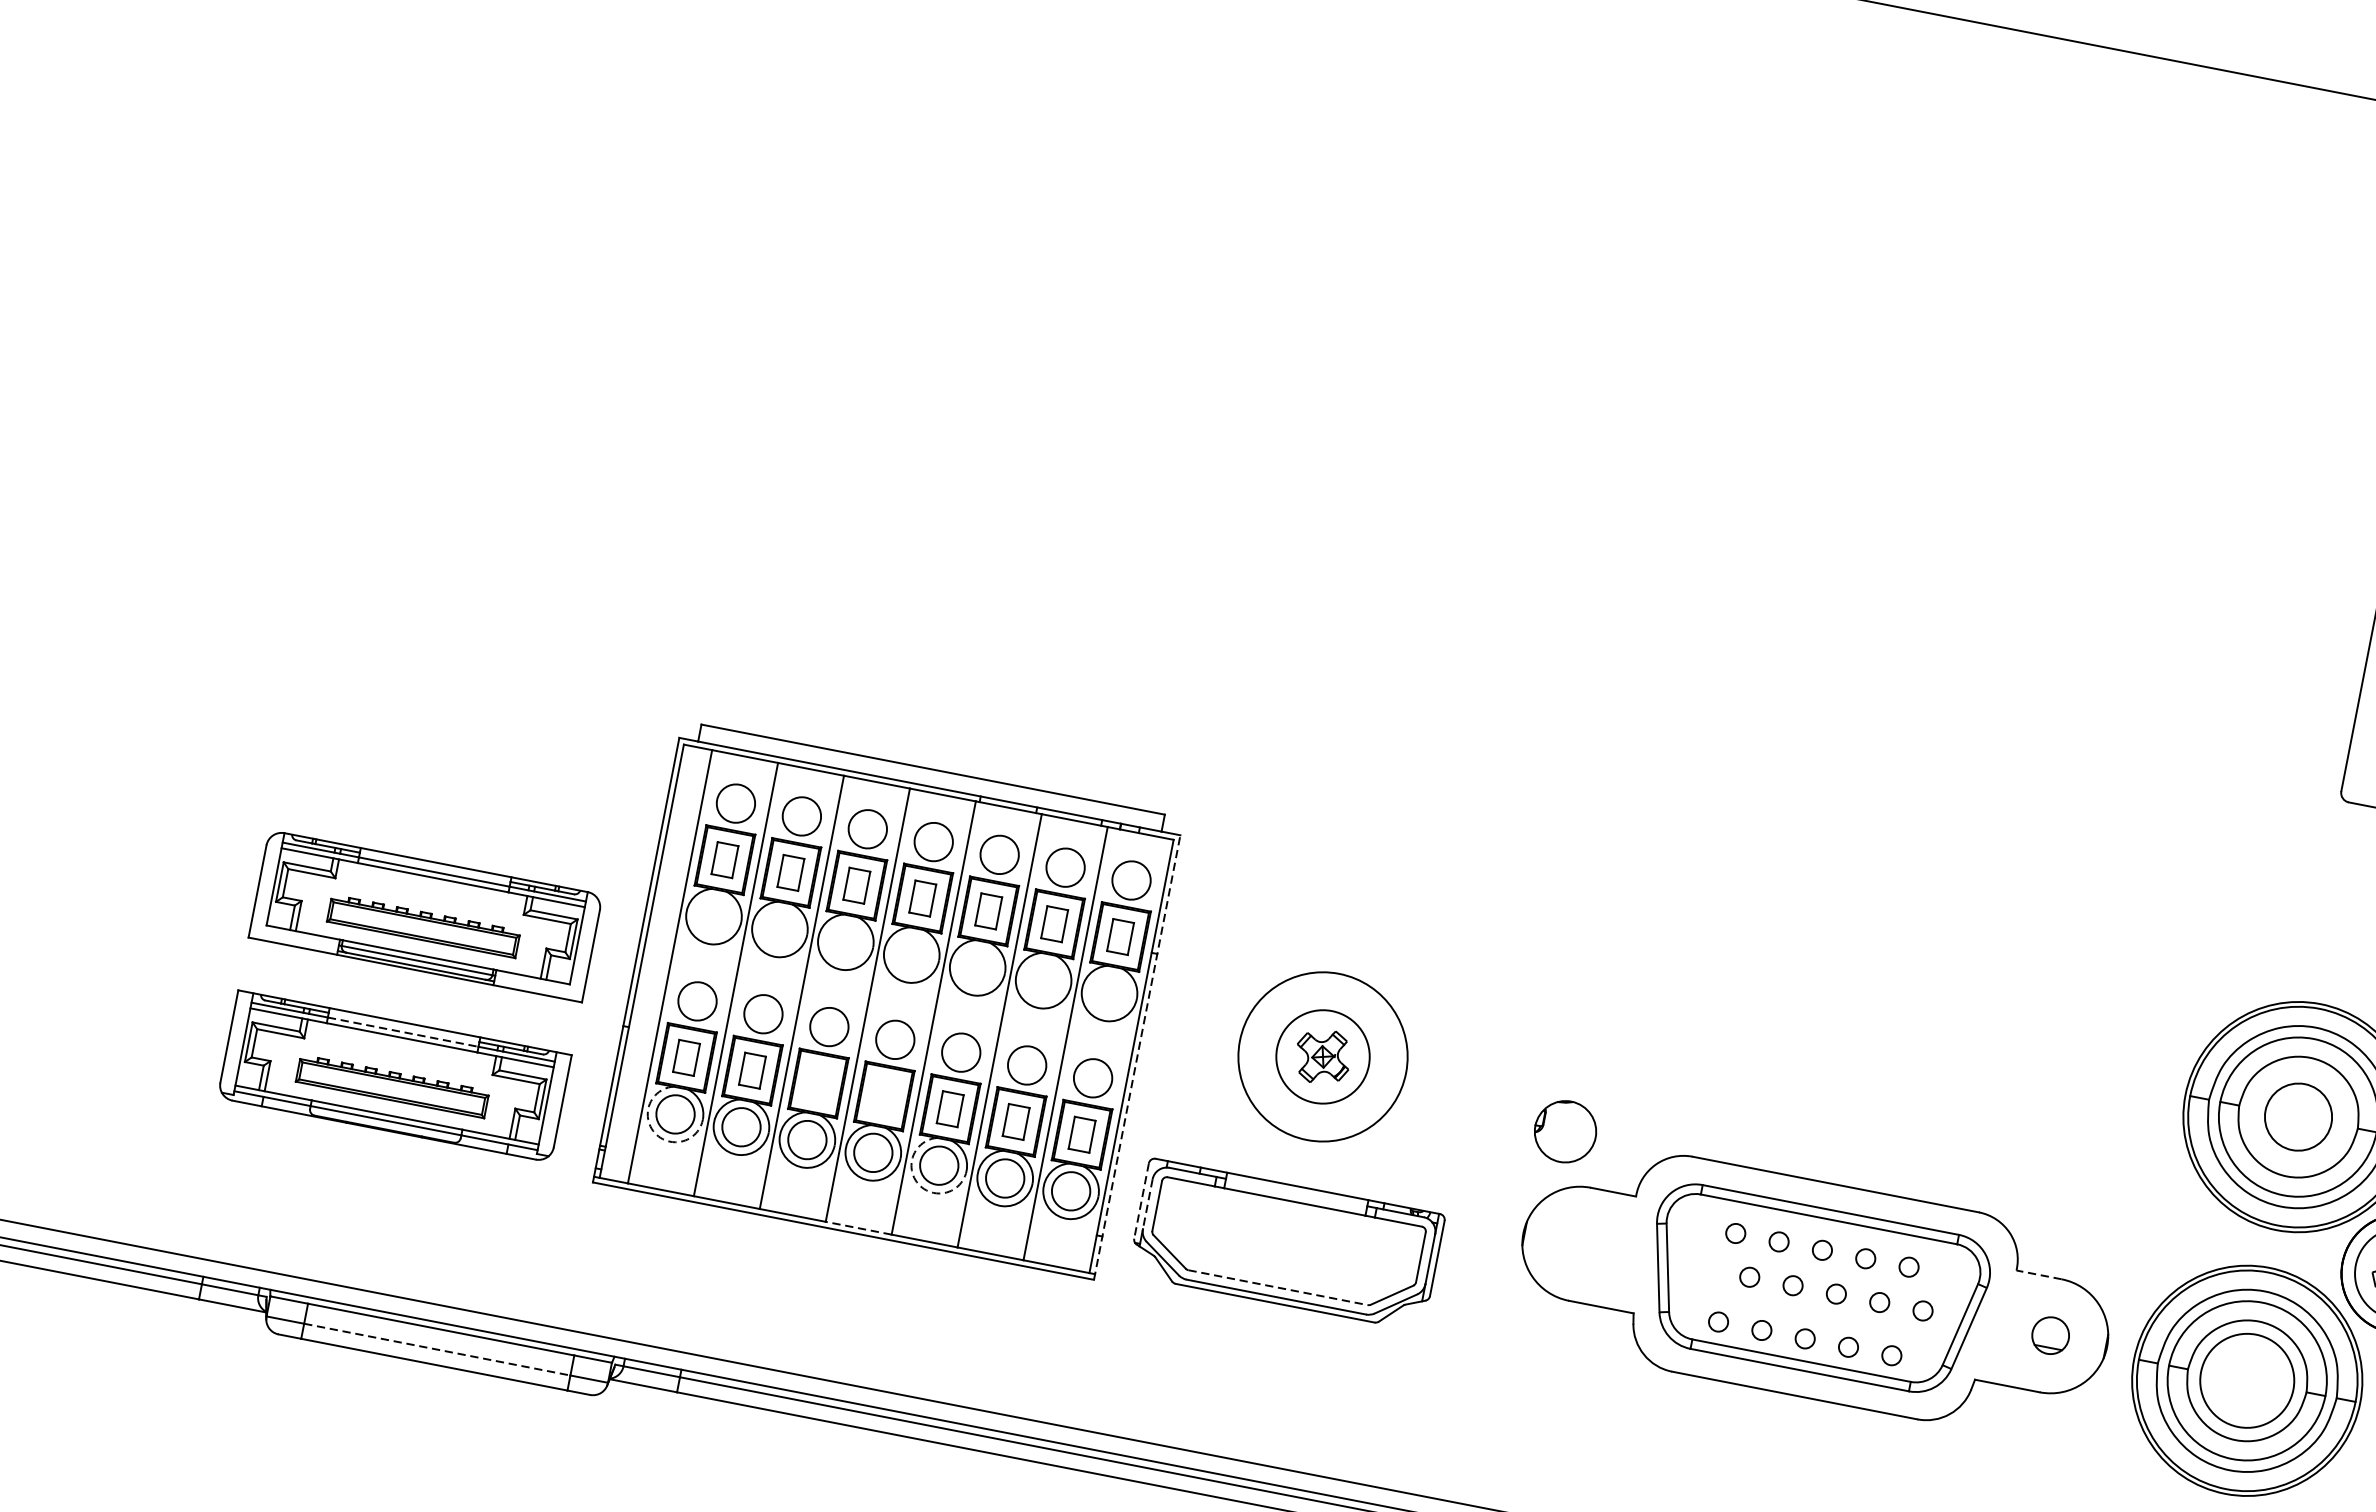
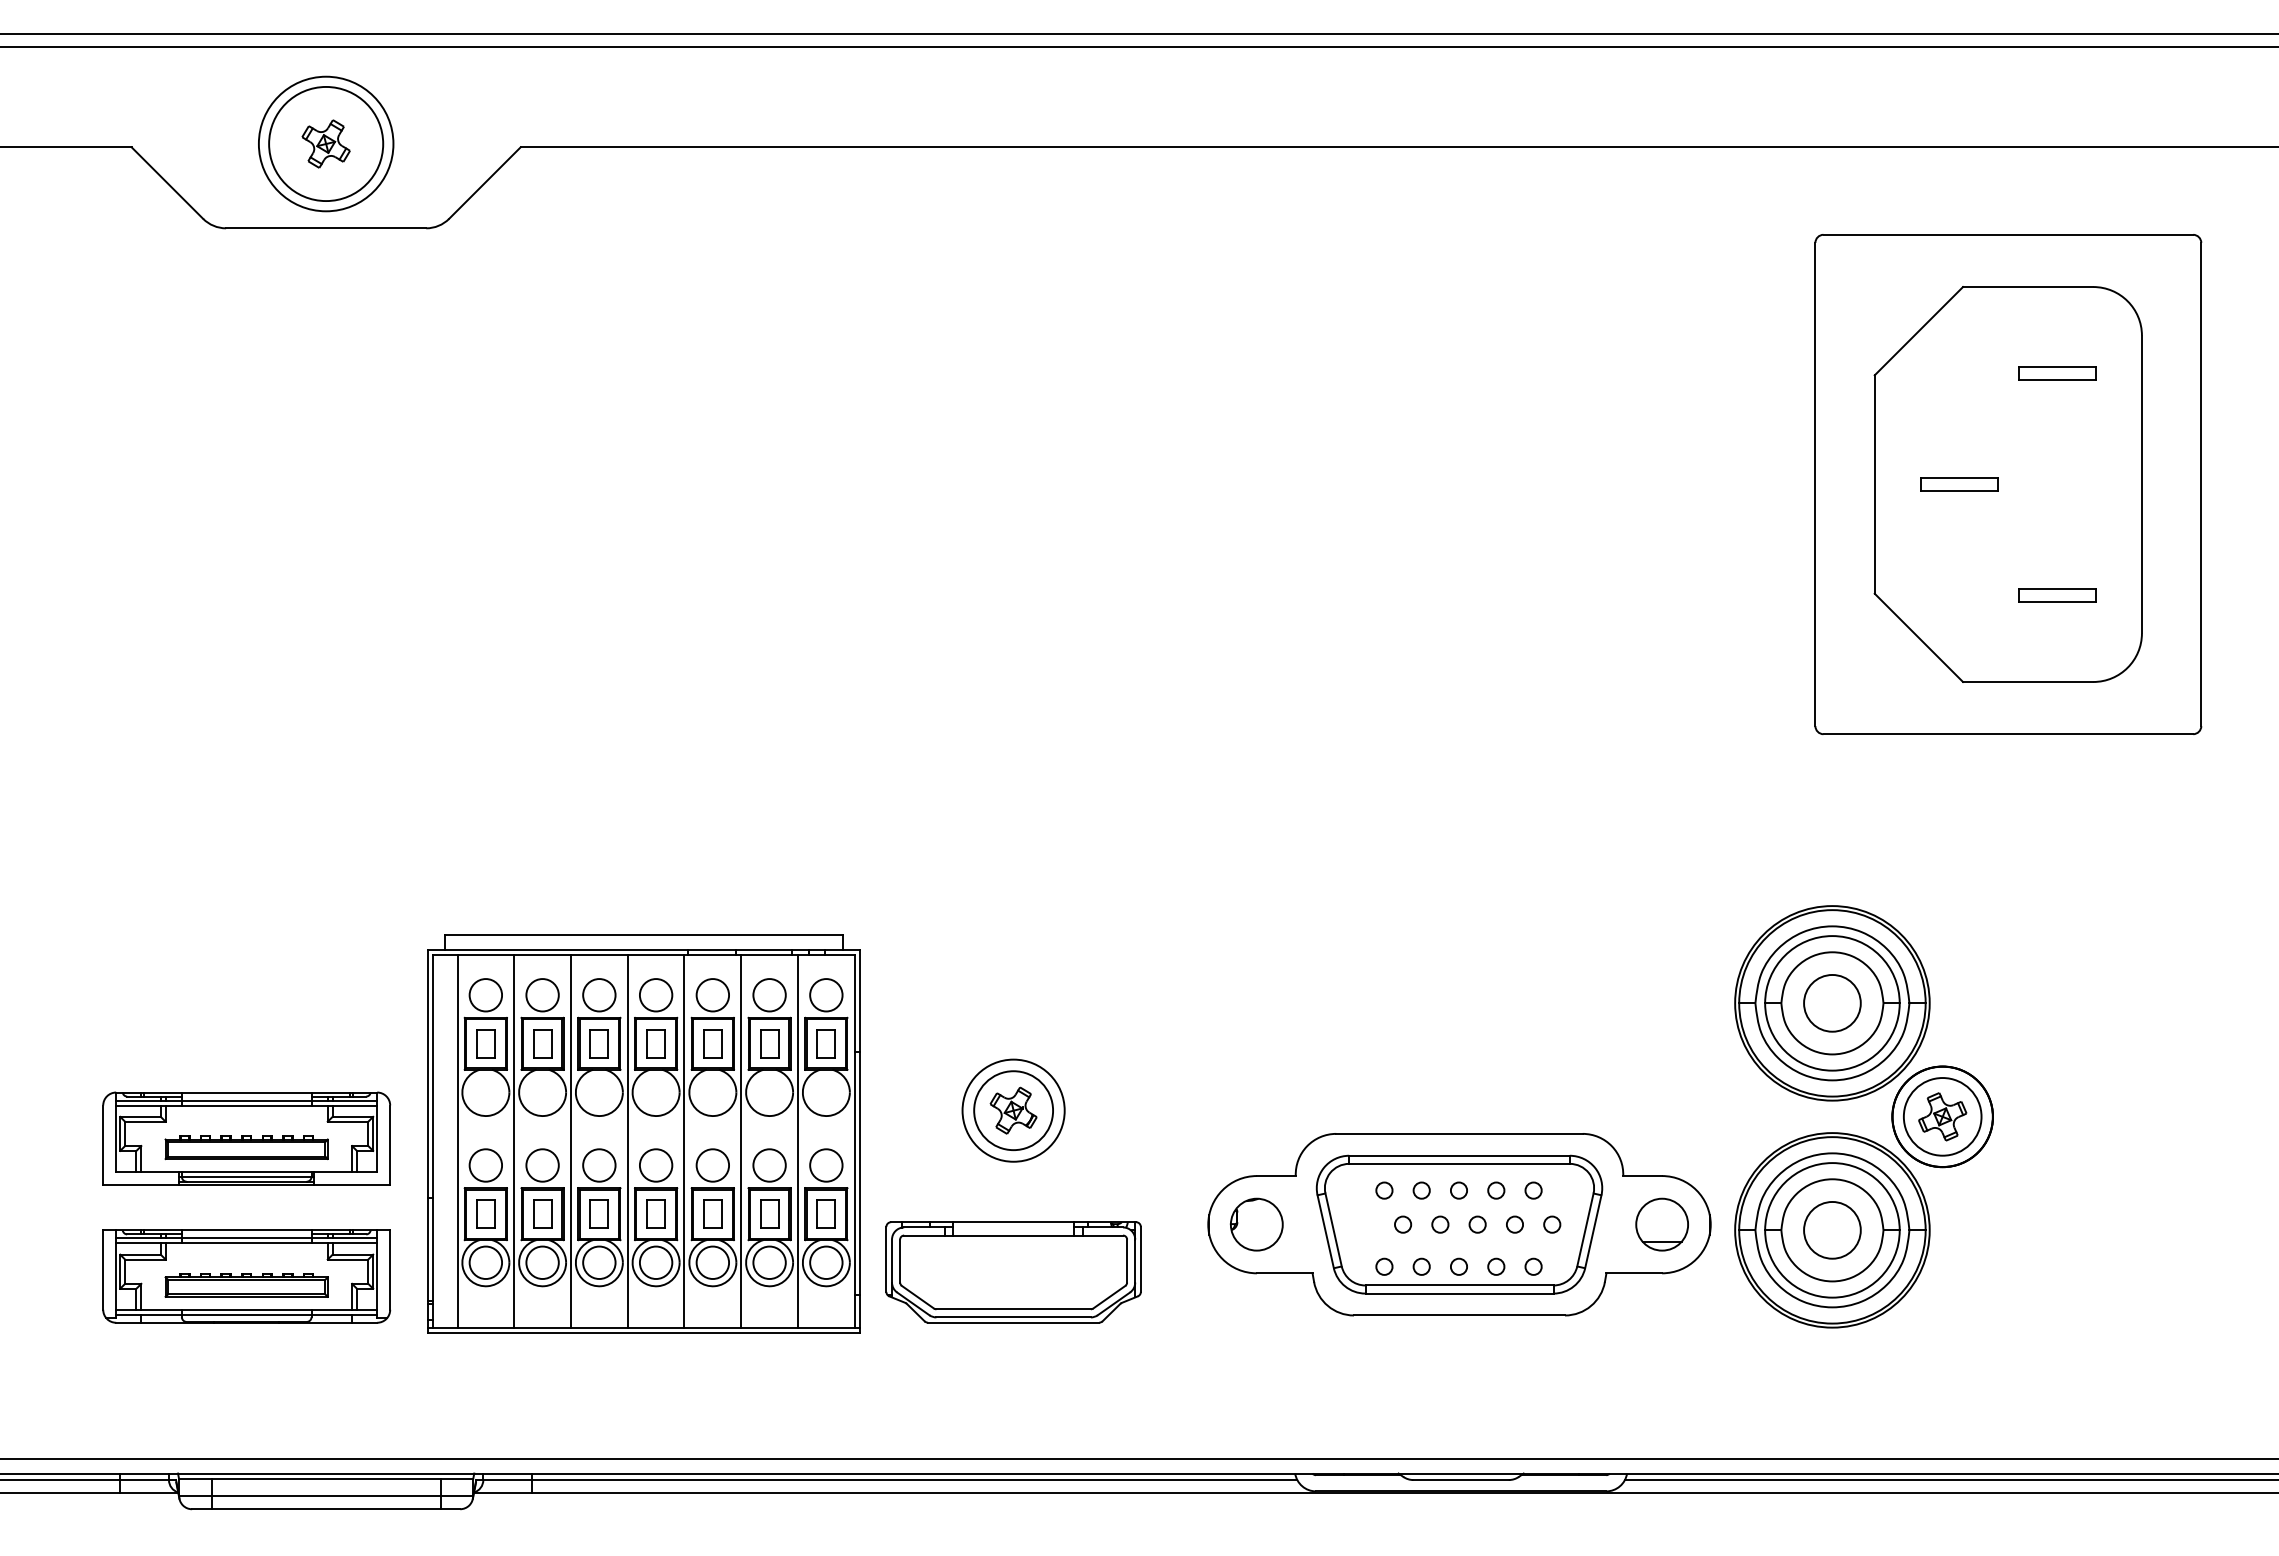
line: (402, 1032) -> (246, 1238), dashed -> solid
line: (1137, 1056) -> (859, 1140), dashed -> solid
circle: (1322, 1056) -> (1013, 1110), size x0.71
part: (817, 1082) -> (598, 1213), added
part: (883, 1095) -> (655, 1213), added
part: (1565, 1131) -> (1256, 1224), moved
arc: (654, 1132) -> (471, 1281), dashed -> solid
arc: (918, 1184) -> (698, 1281), dashed -> solid
line: (1141, 1201) -> (886, 1259), dashed -> solid
line: (1148, 1204) -> (892, 1261), dashed -> solid
line: (858, 1227) -> (655, 1327), dashed -> solid
line: (2038, 1275) -> (1642, 1176), dashed -> solid
line: (1279, 1288) -> (1014, 1309), dashed -> solid
part: (2050, 1335) -> (1661, 1224), size x1.67
line: (437, 1349) -> (326, 1496), dashed -> solid
circle: (2247, 1379) -> (1832, 1229), size x0.71

